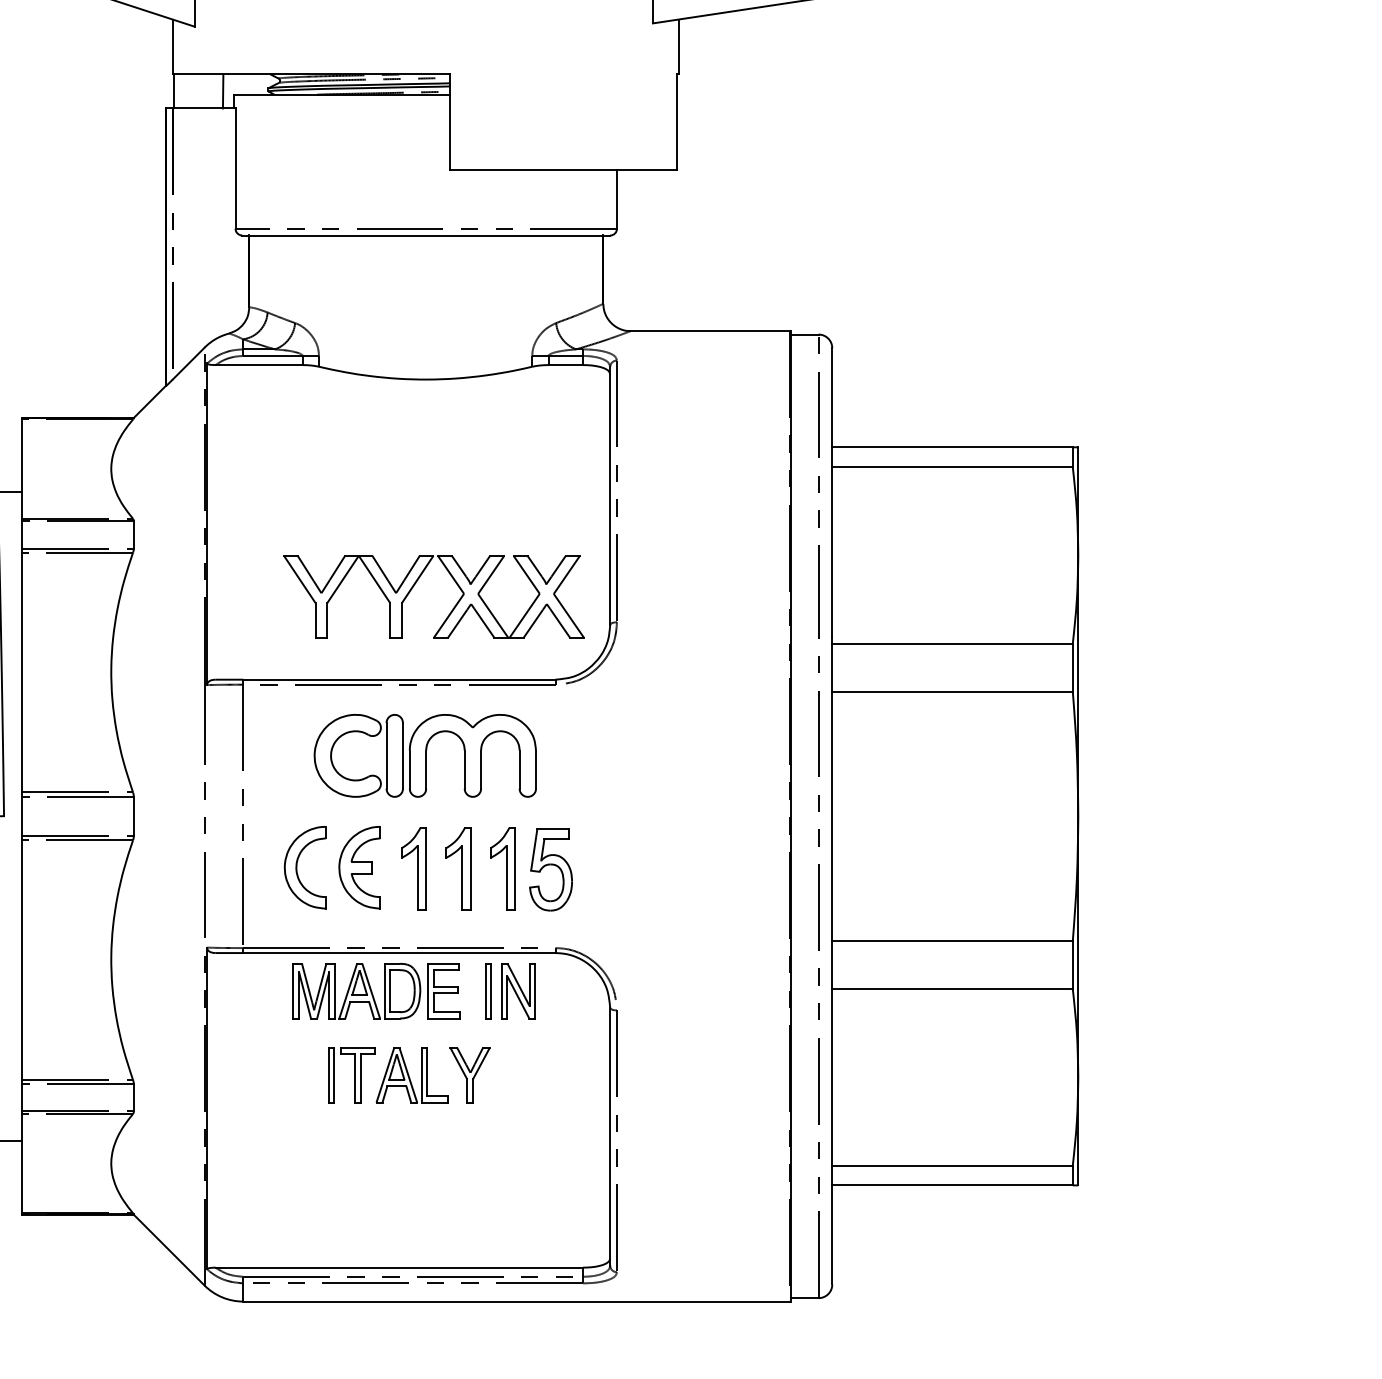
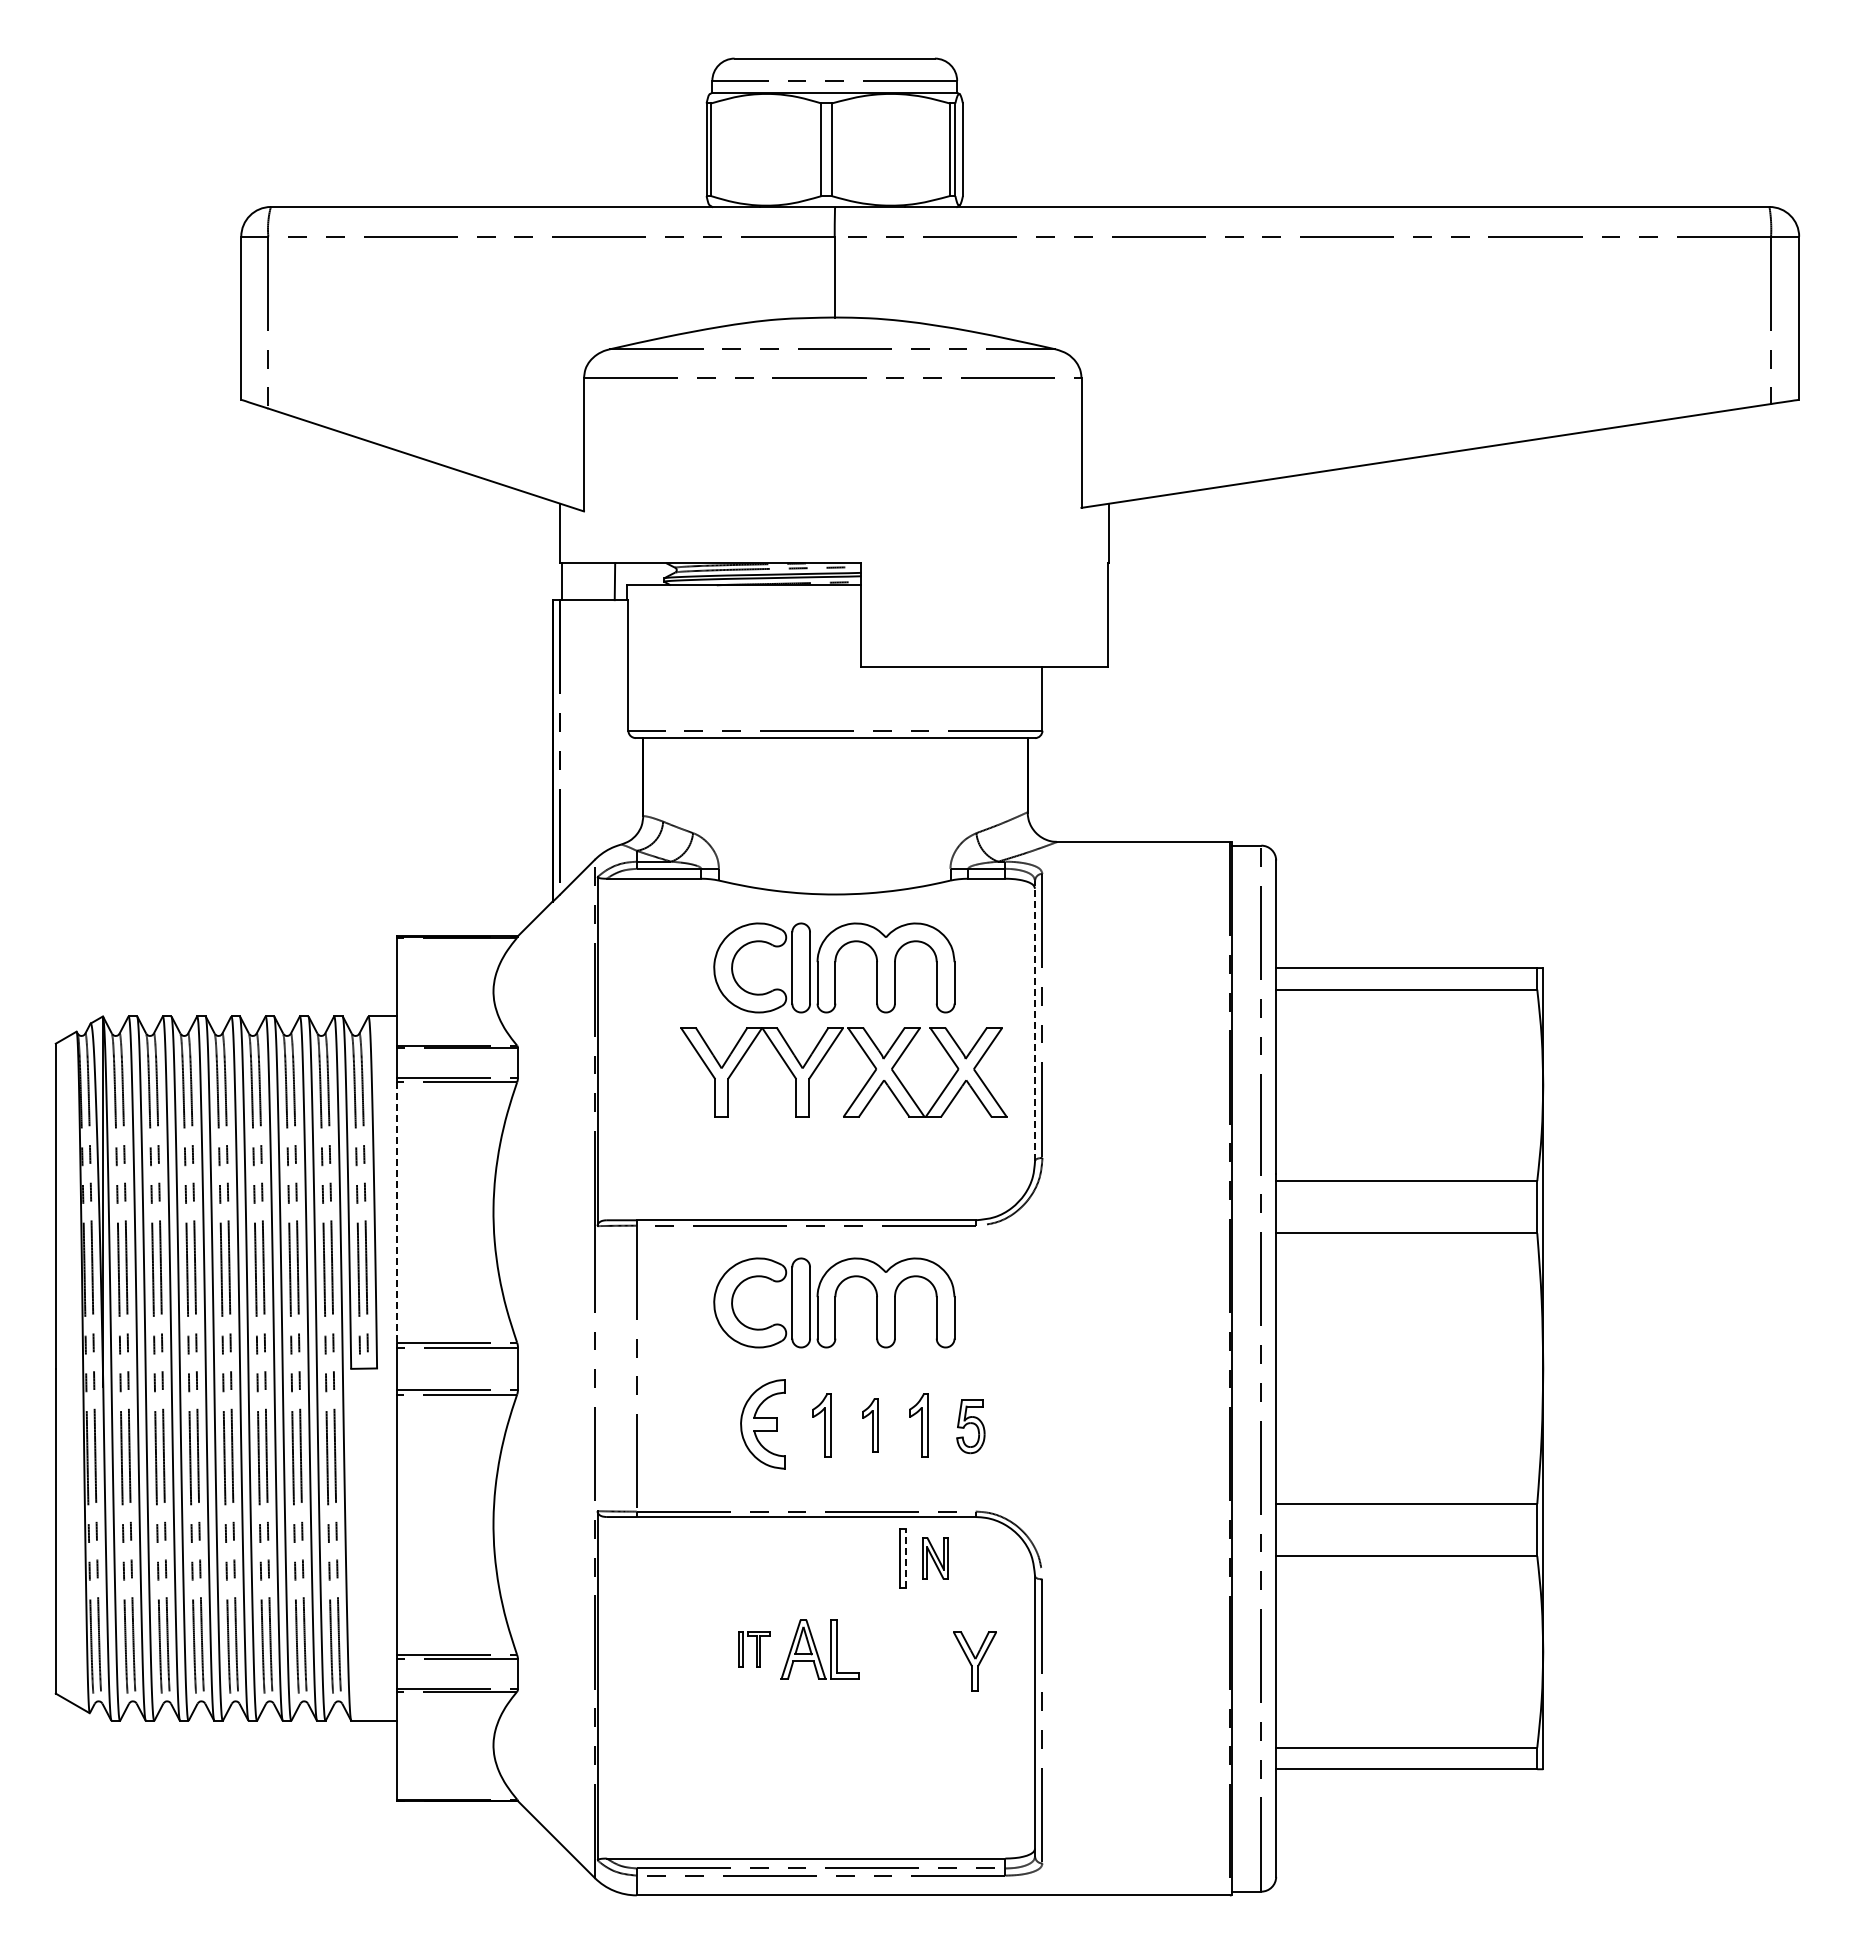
part: (425, 446) -> (834, 967), added
line: (610, 495) -> (1035, 1020), solid -> dashed
part: (415, 584) -> (823, 1059), moved
line: (22, 673) -> (397, 1213), solid -> dashed
part: (297, 867) -> (695, 1424), removed
part: (413, 868) -> (821, 1425), size x0.7
part: (458, 868) -> (870, 1425), size x0.6
part: (502, 868) -> (918, 1425), size x0.7
part: (550, 869) -> (970, 1426), size x0.6
part: (376, 990) -> (781, 1557), removed
line: (490, 991) -> (905, 1558), solid -> dashed
part: (518, 991) -> (935, 1558), size x0.7
part: (351, 1075) -> (754, 1649), size x0.6
part: (469, 1075) -> (974, 1661), moved

